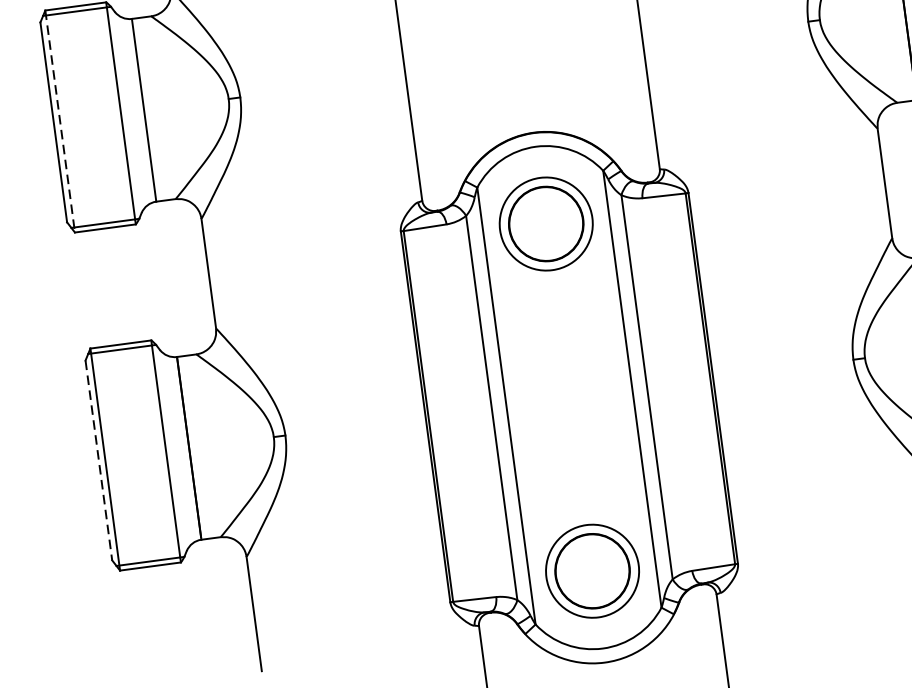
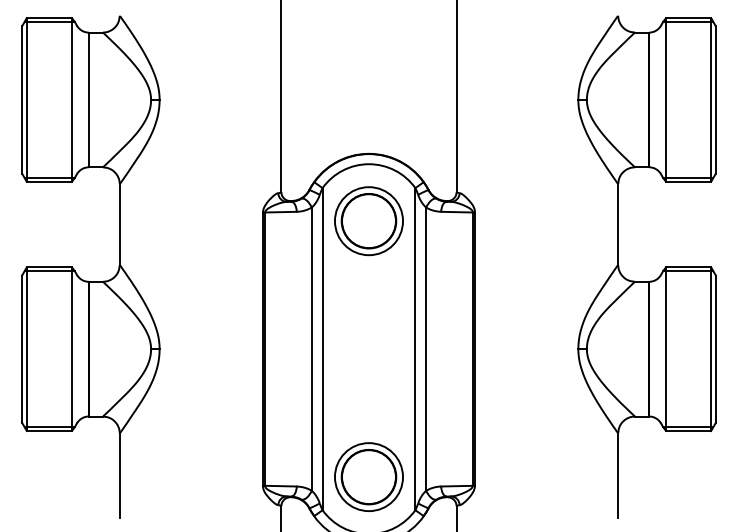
line: (59, 120) -> (26, 99), dashed -> solid
line: (99, 460) -> (22, 349), dashed -> solid

